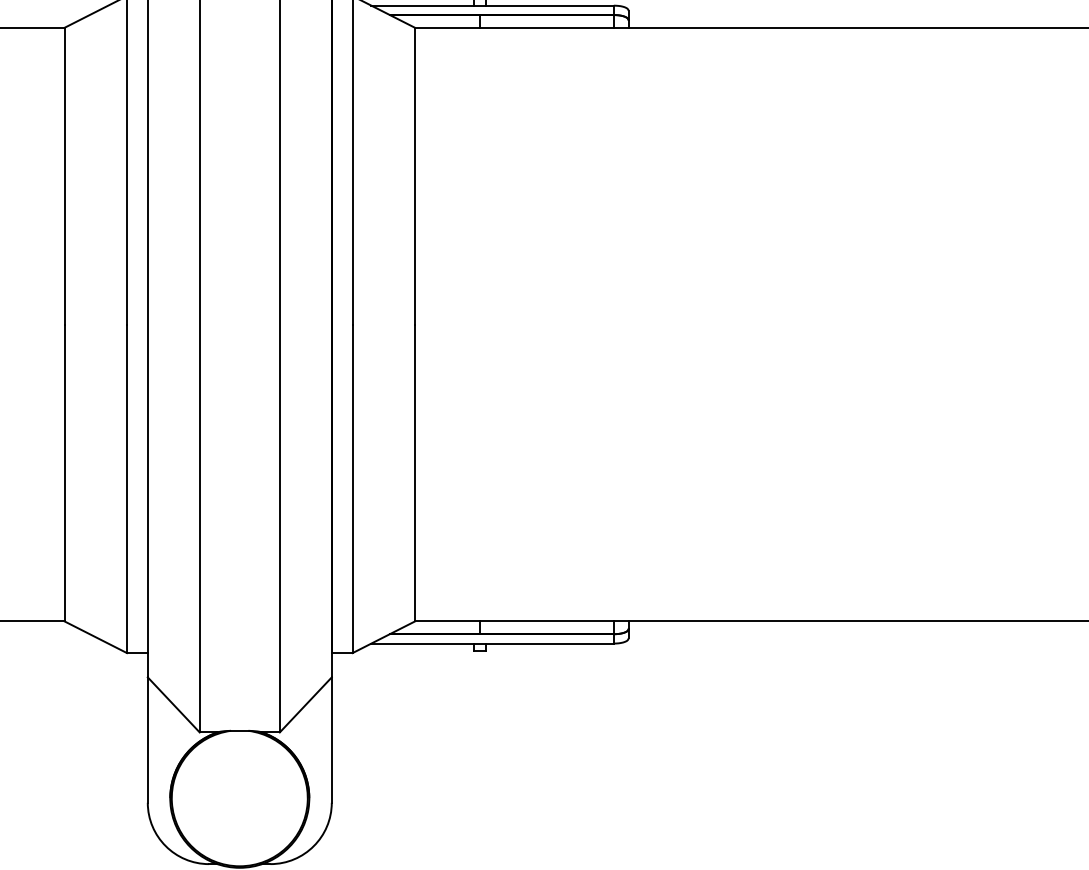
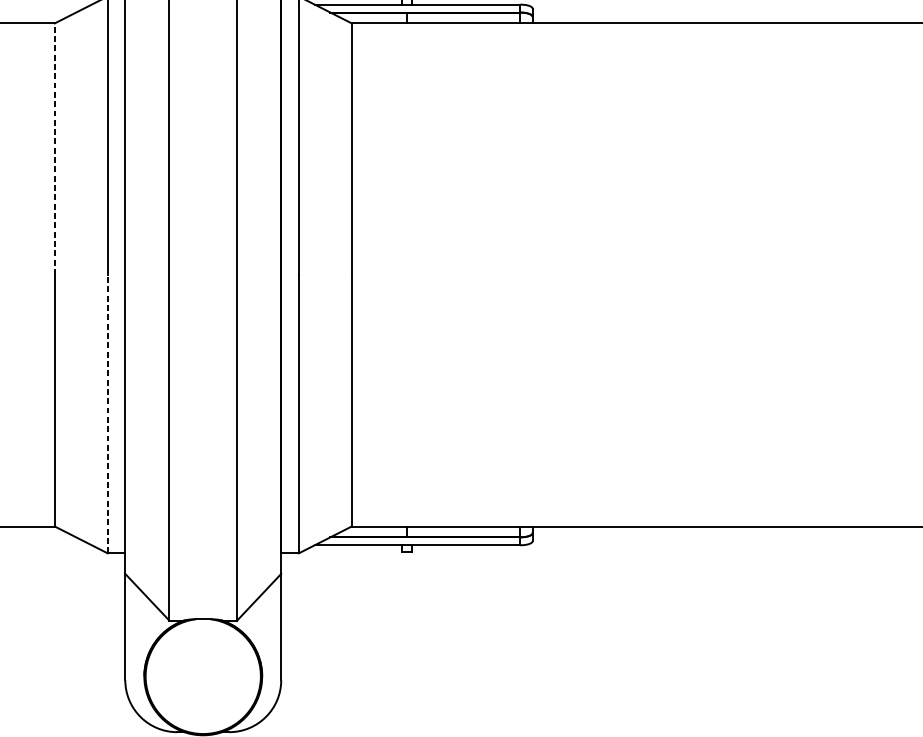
line: (64, 175) -> (54, 148), solid -> dashed
line: (127, 488) -> (108, 413), solid -> dashed

